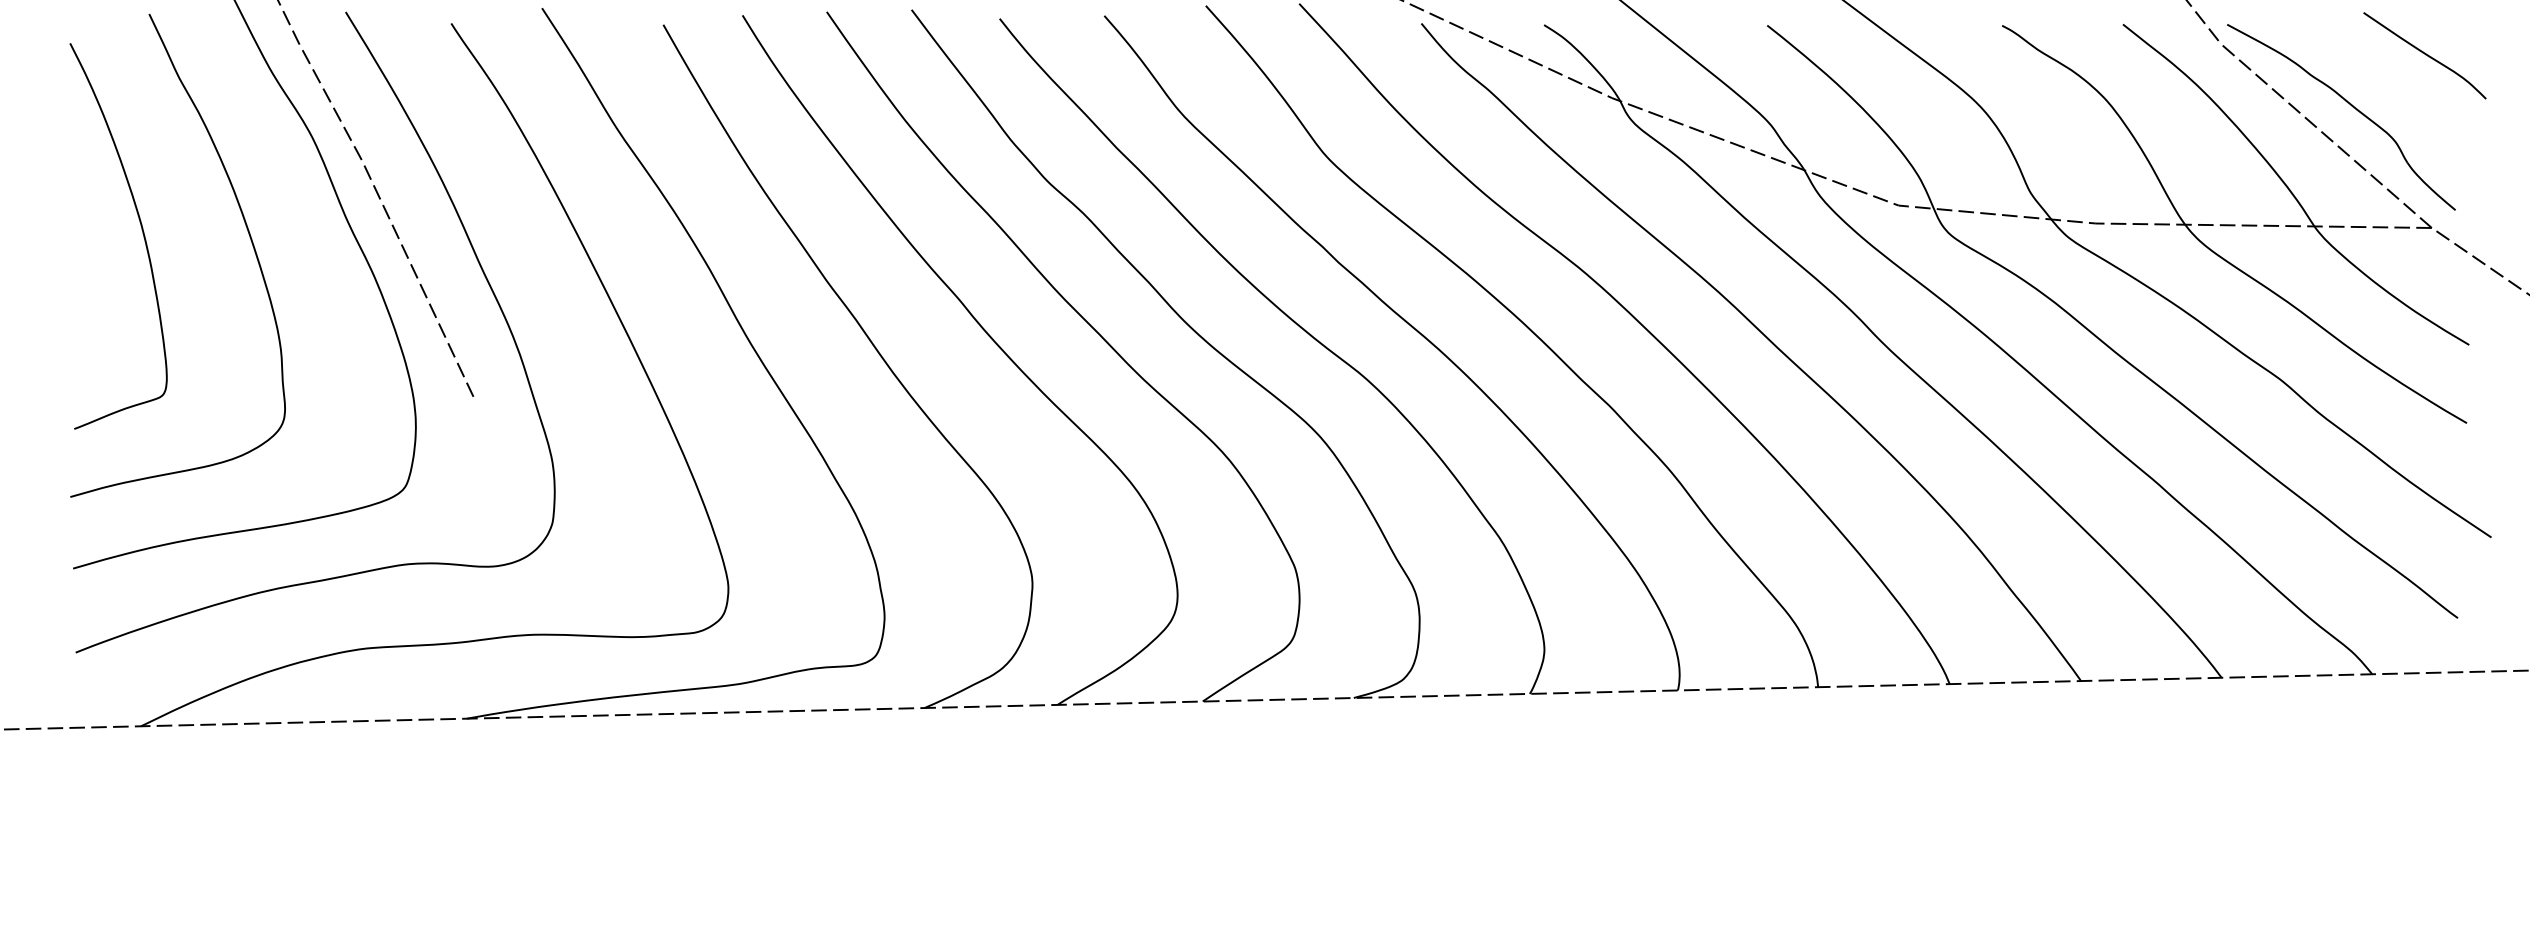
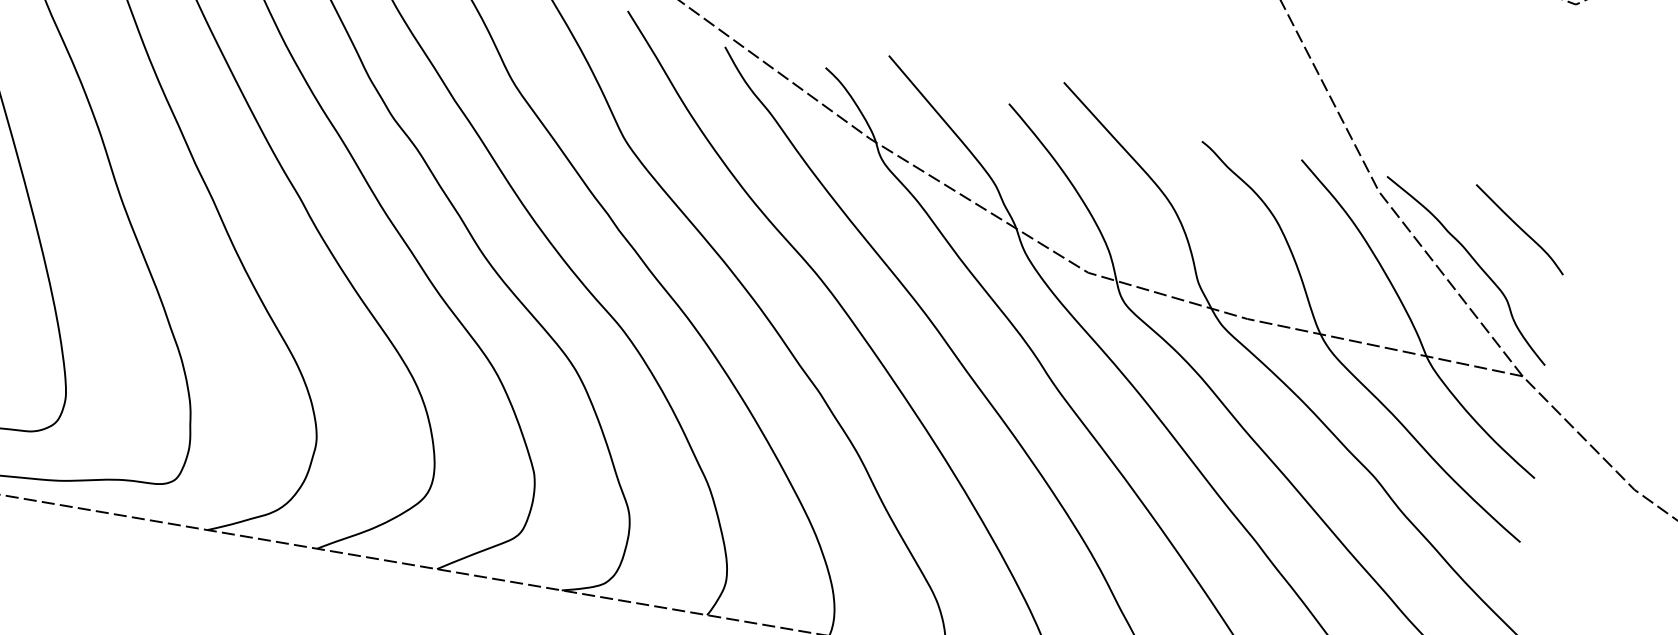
curve: (2424, 54) -> (1519, 228), moved

